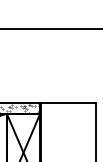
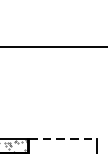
line: (68, 103) -> (62, 139), solid -> dashed

